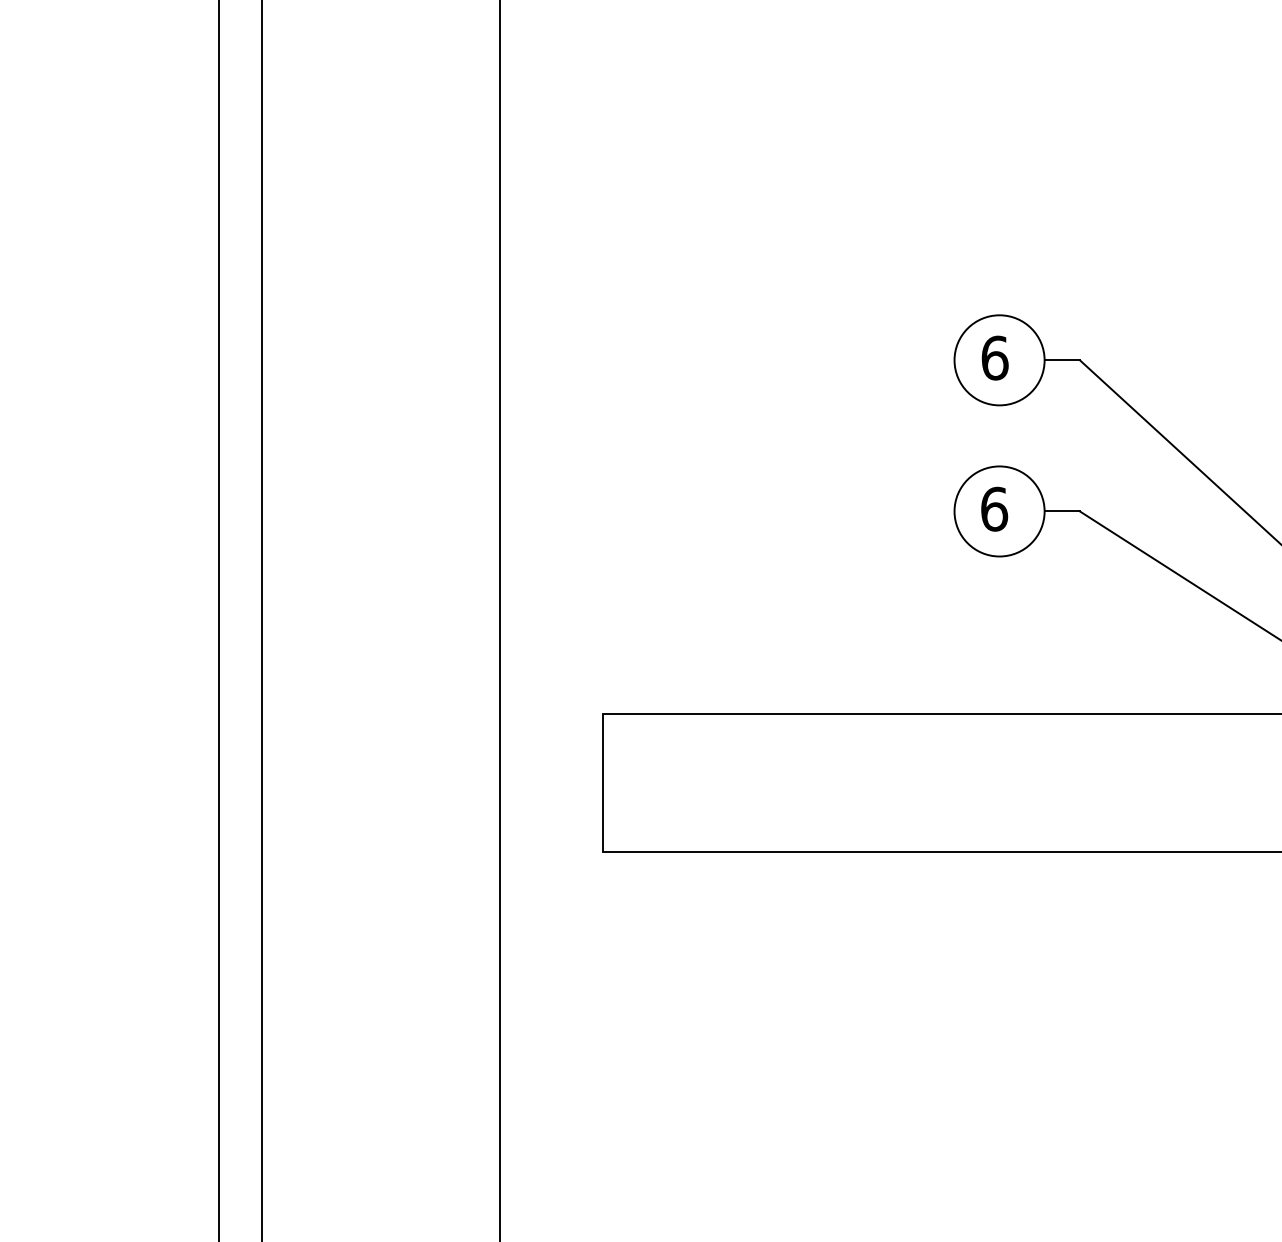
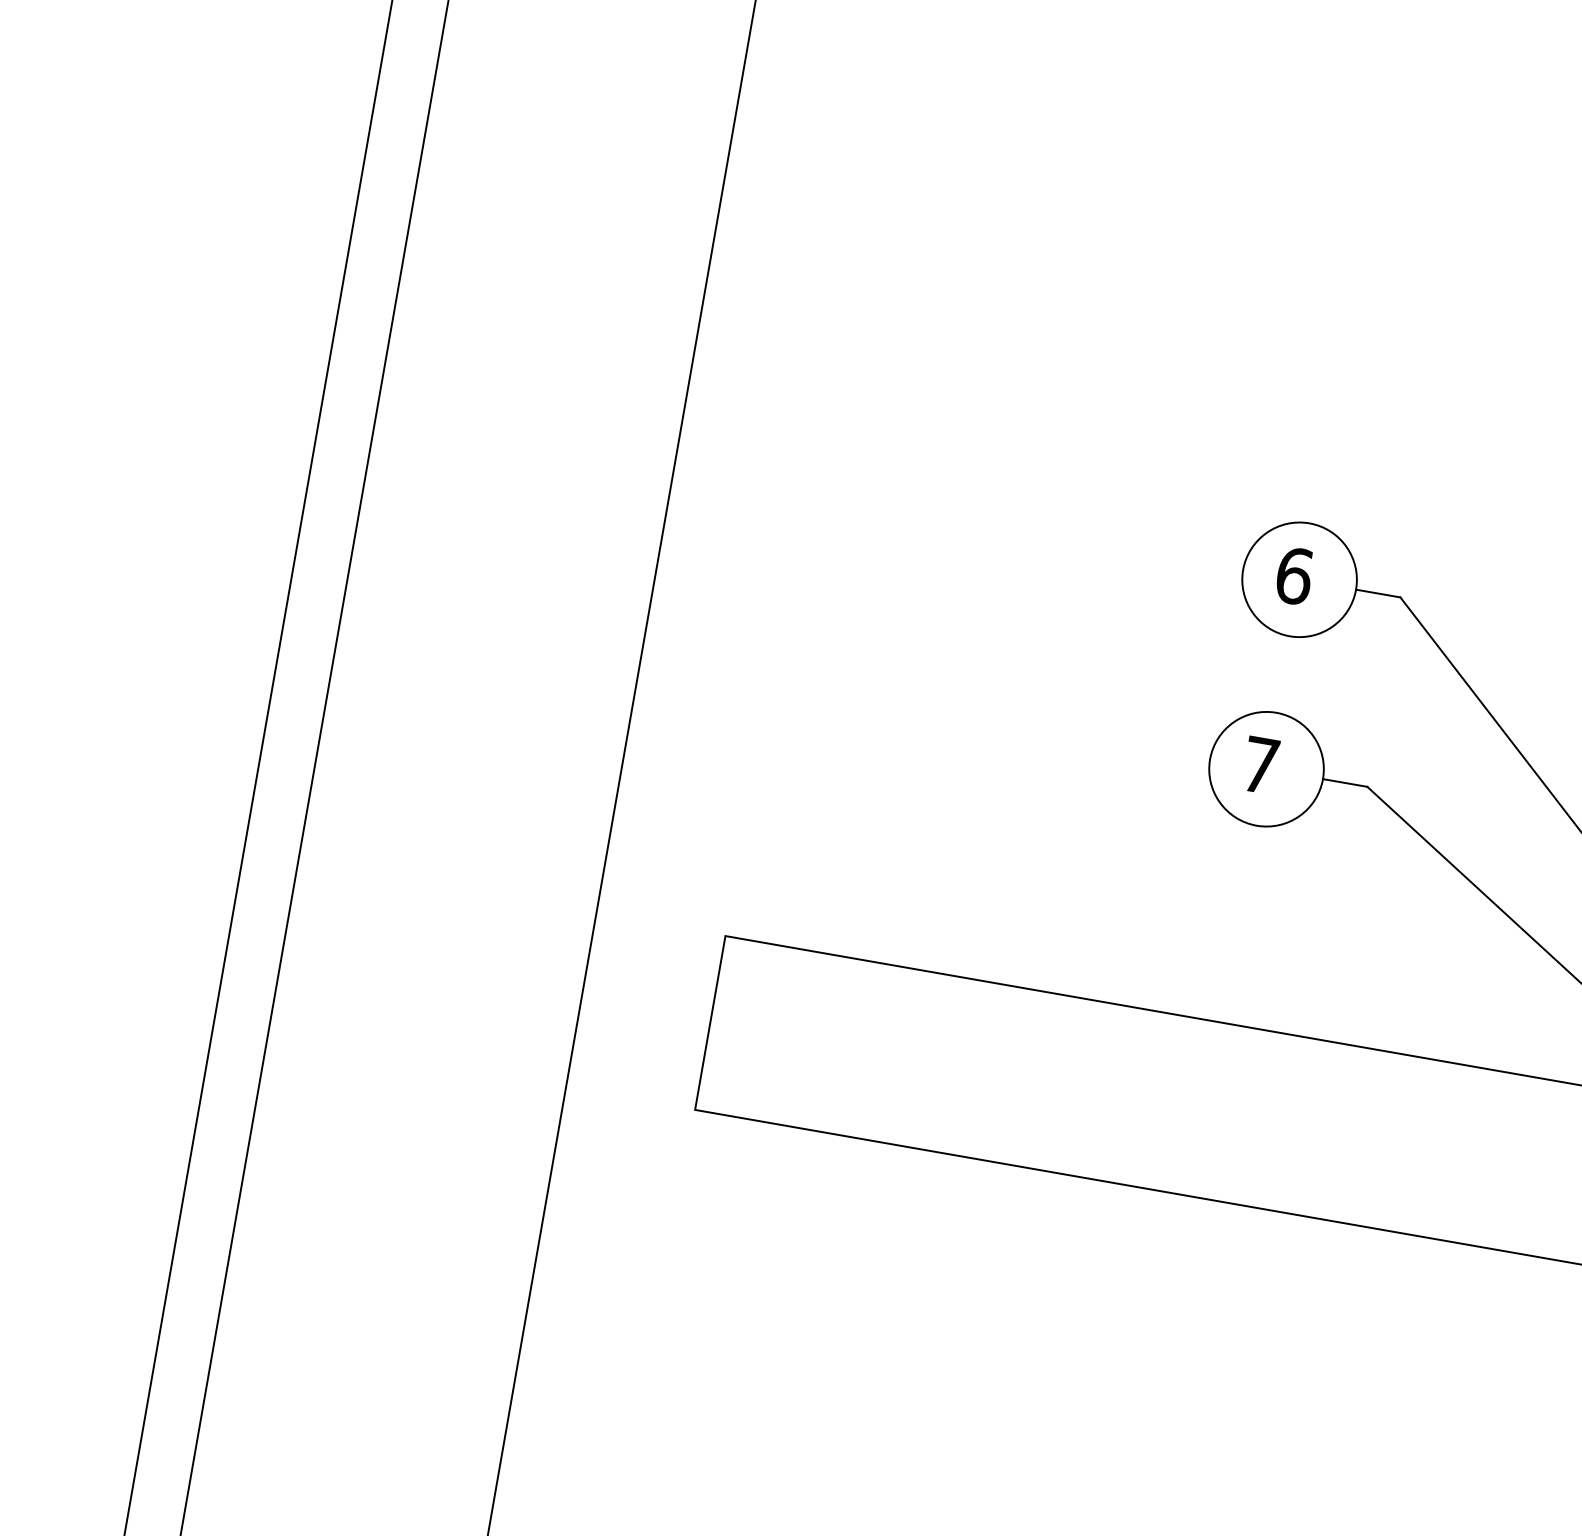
text: (994, 508) -> (1260, 764), 6 -> 7

